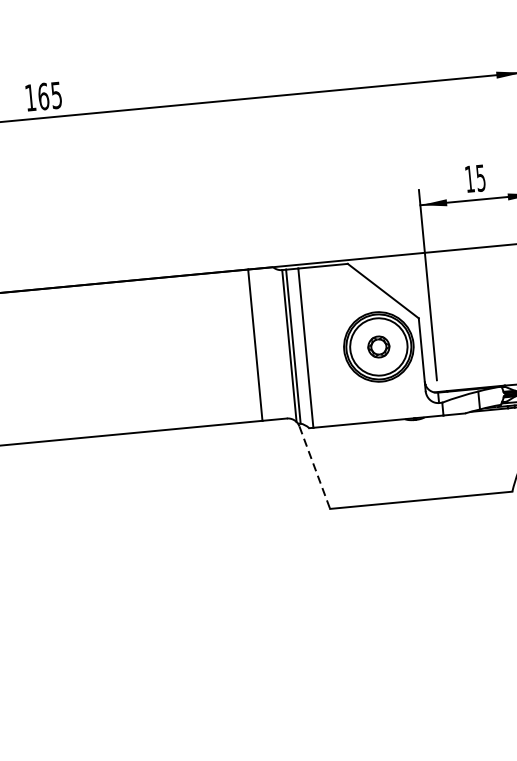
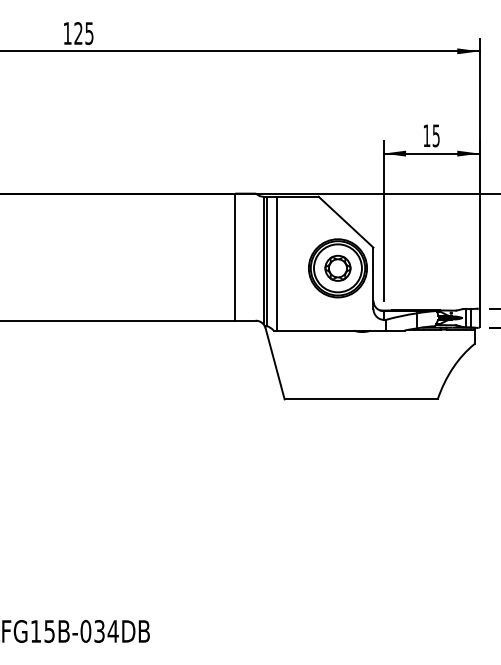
text: (43, 96) -> (78, 33), 165 -> 125
part: (378, 347) -> (337, 268), size x1.43
line: (315, 467) -> (275, 363), dashed -> solid

